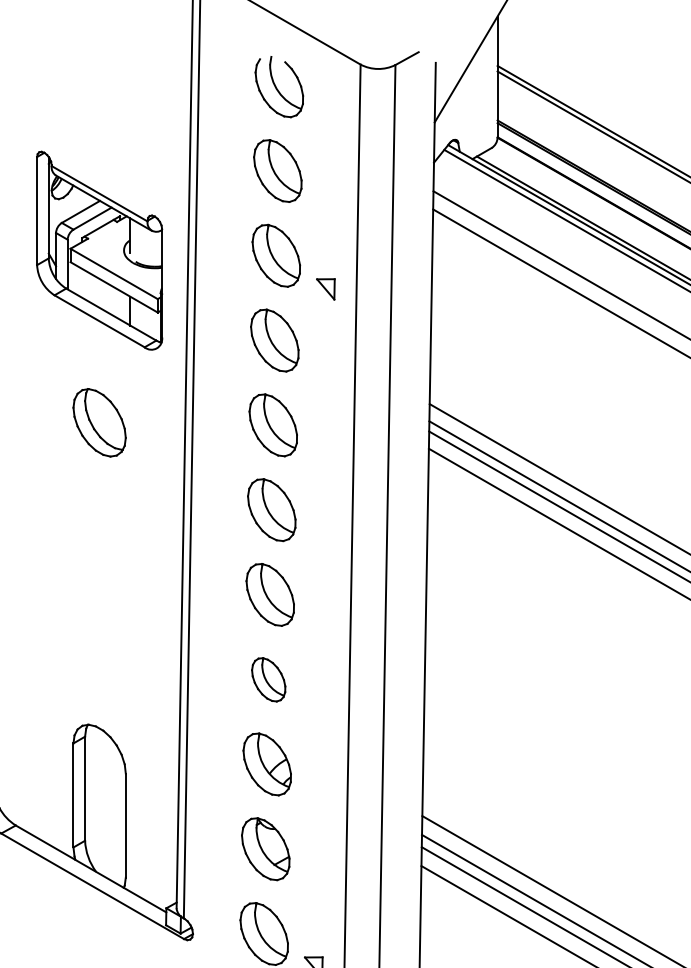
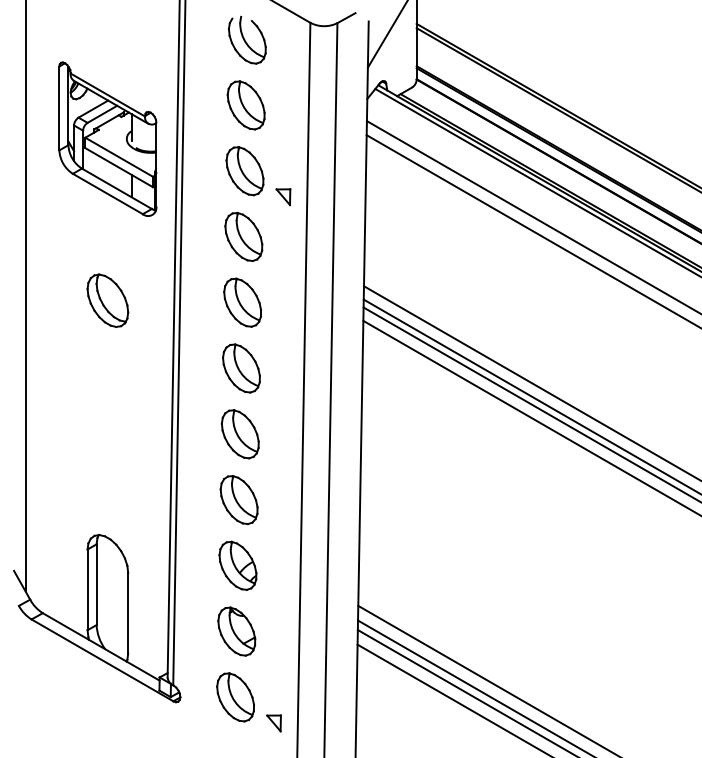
part: (99, 249) -> (107, 138), moved
part: (267, 680) -> (238, 500), size x1.43

